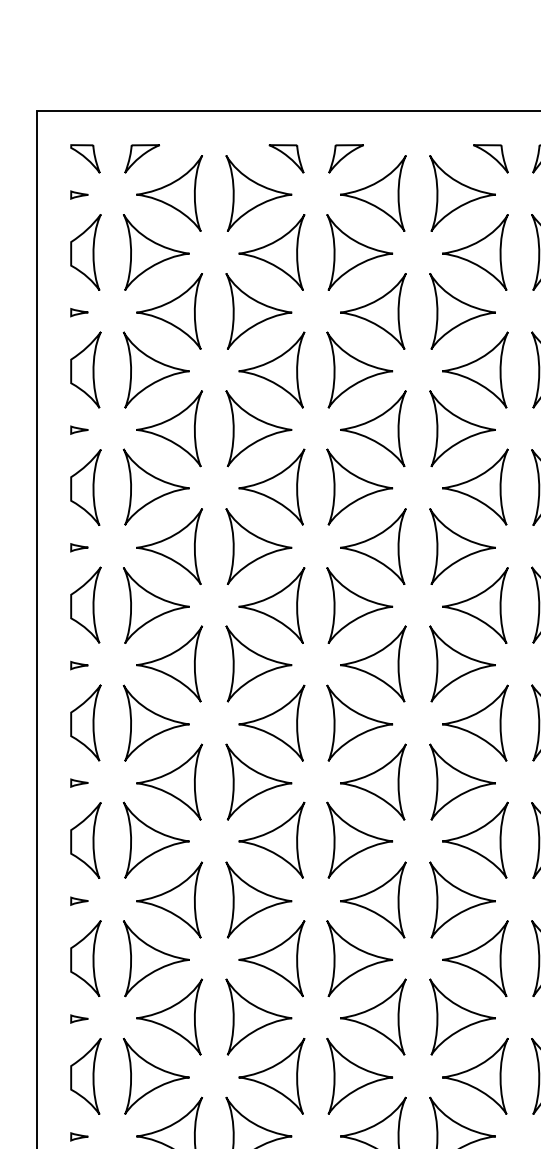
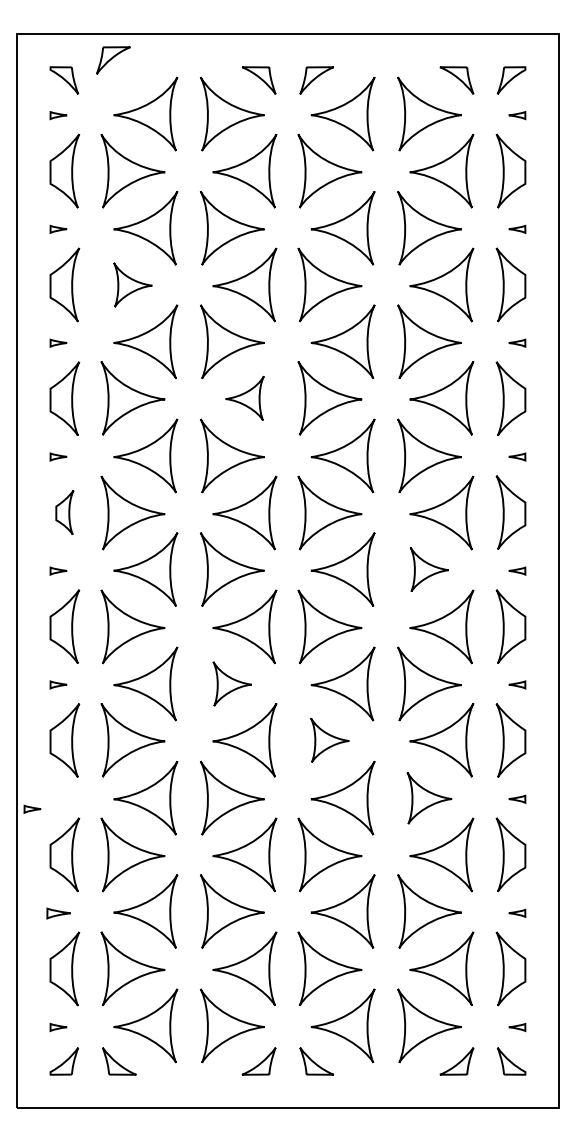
part: (142, 158) -> (113, 60), moved
part: (155, 369) -> (132, 284), size x0.6
part: (271, 487) -> (244, 398), size x0.6
part: (85, 605) -> (64, 512), size x0.6
part: (462, 663) -> (429, 569), size x0.6
part: (259, 781) -> (232, 683), size x0.6
part: (359, 840) -> (329, 740), size x0.6
part: (79, 900) -> (32, 808), moved
part: (462, 900) -> (429, 798), size x0.7
part: (79, 1018) -> (58, 912), size x1.4

